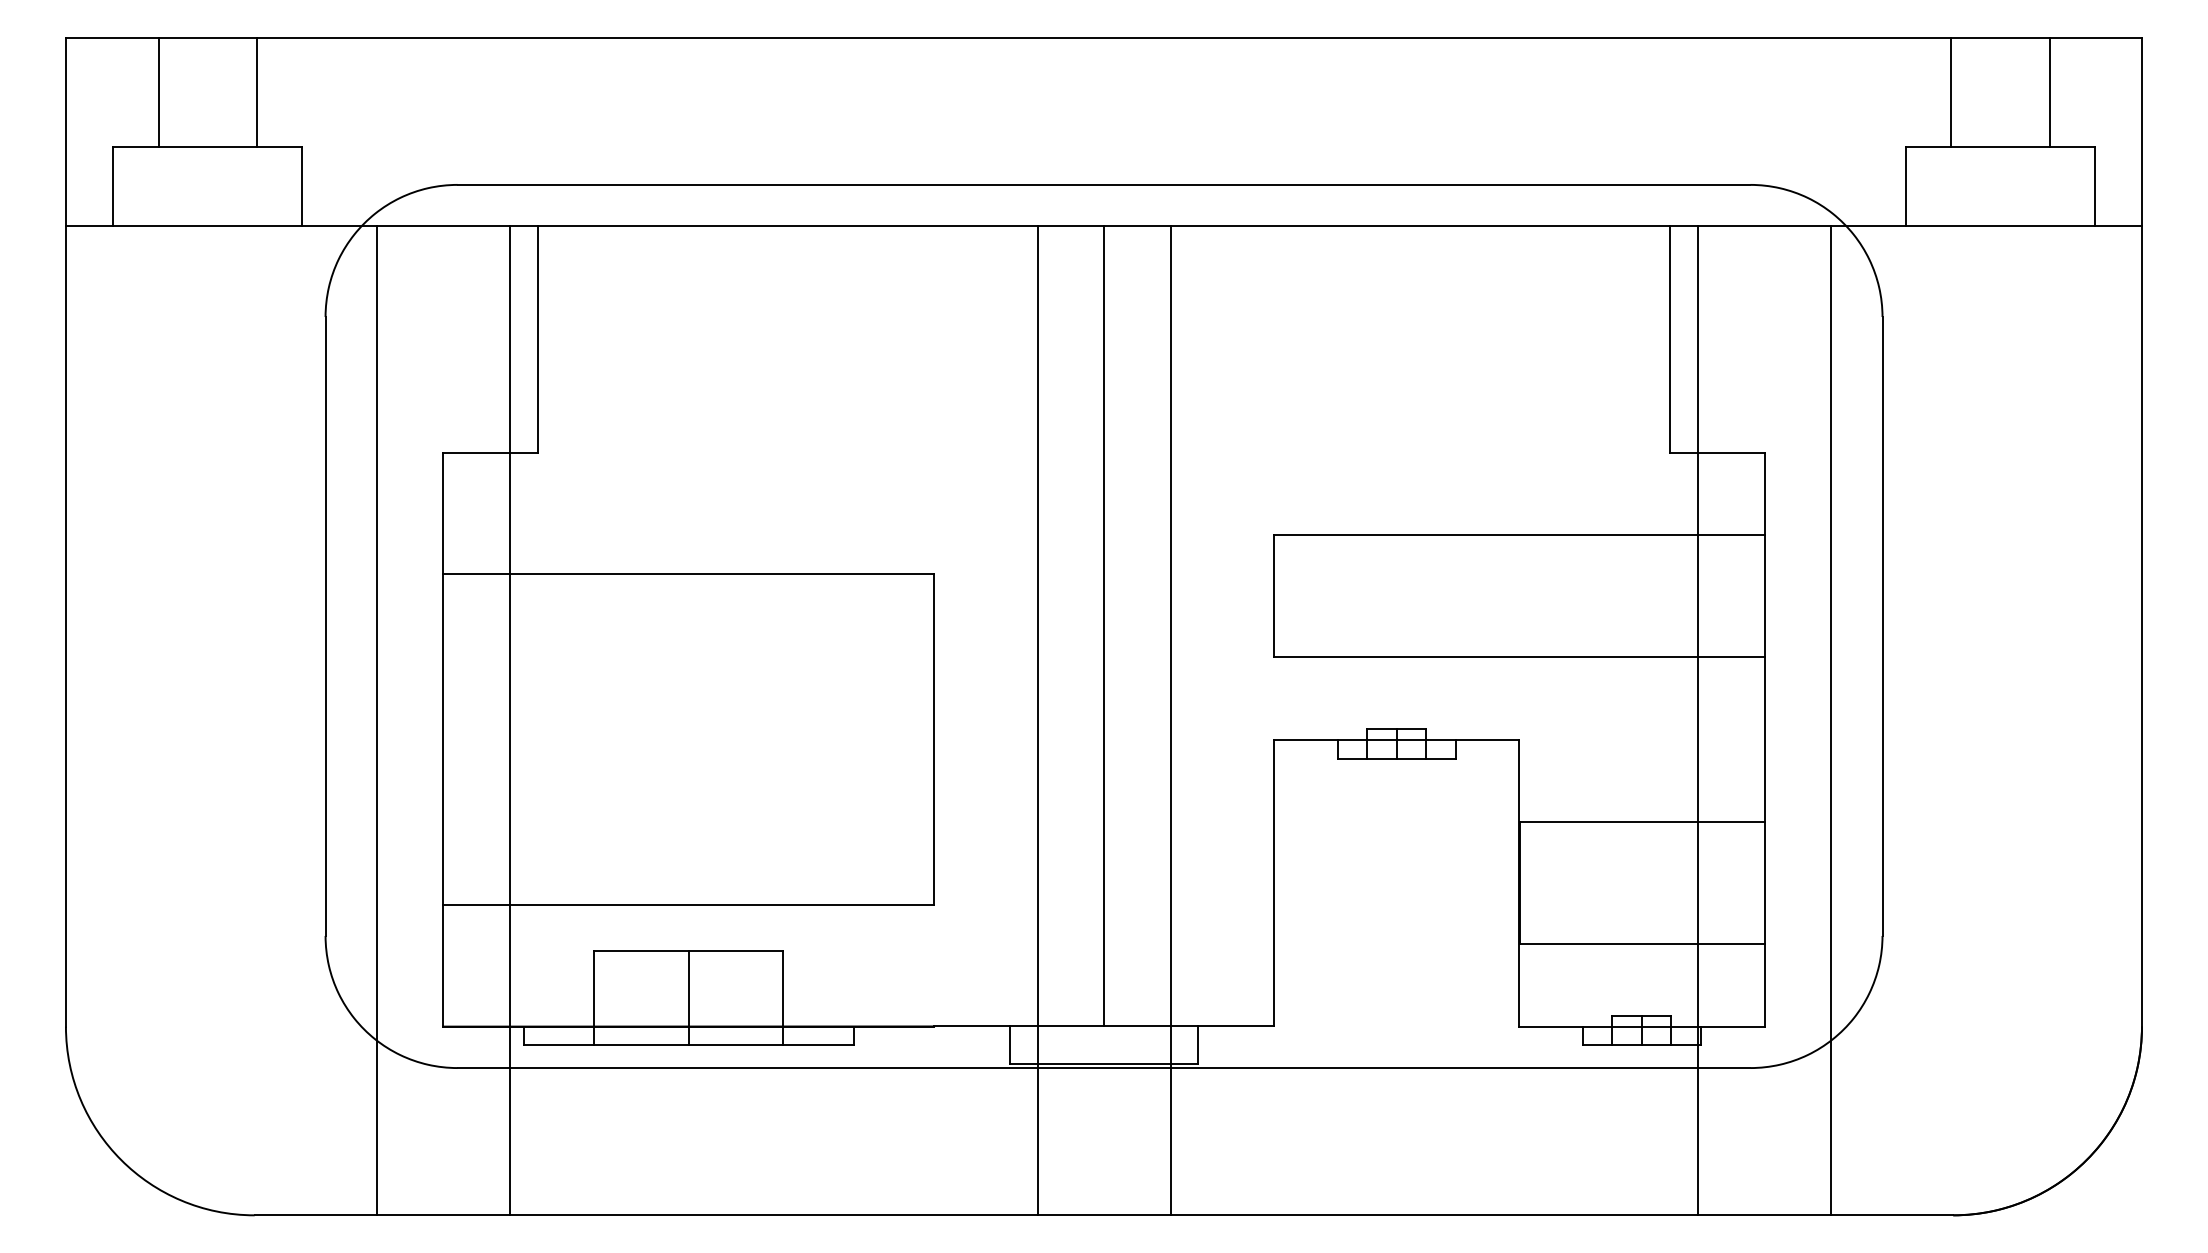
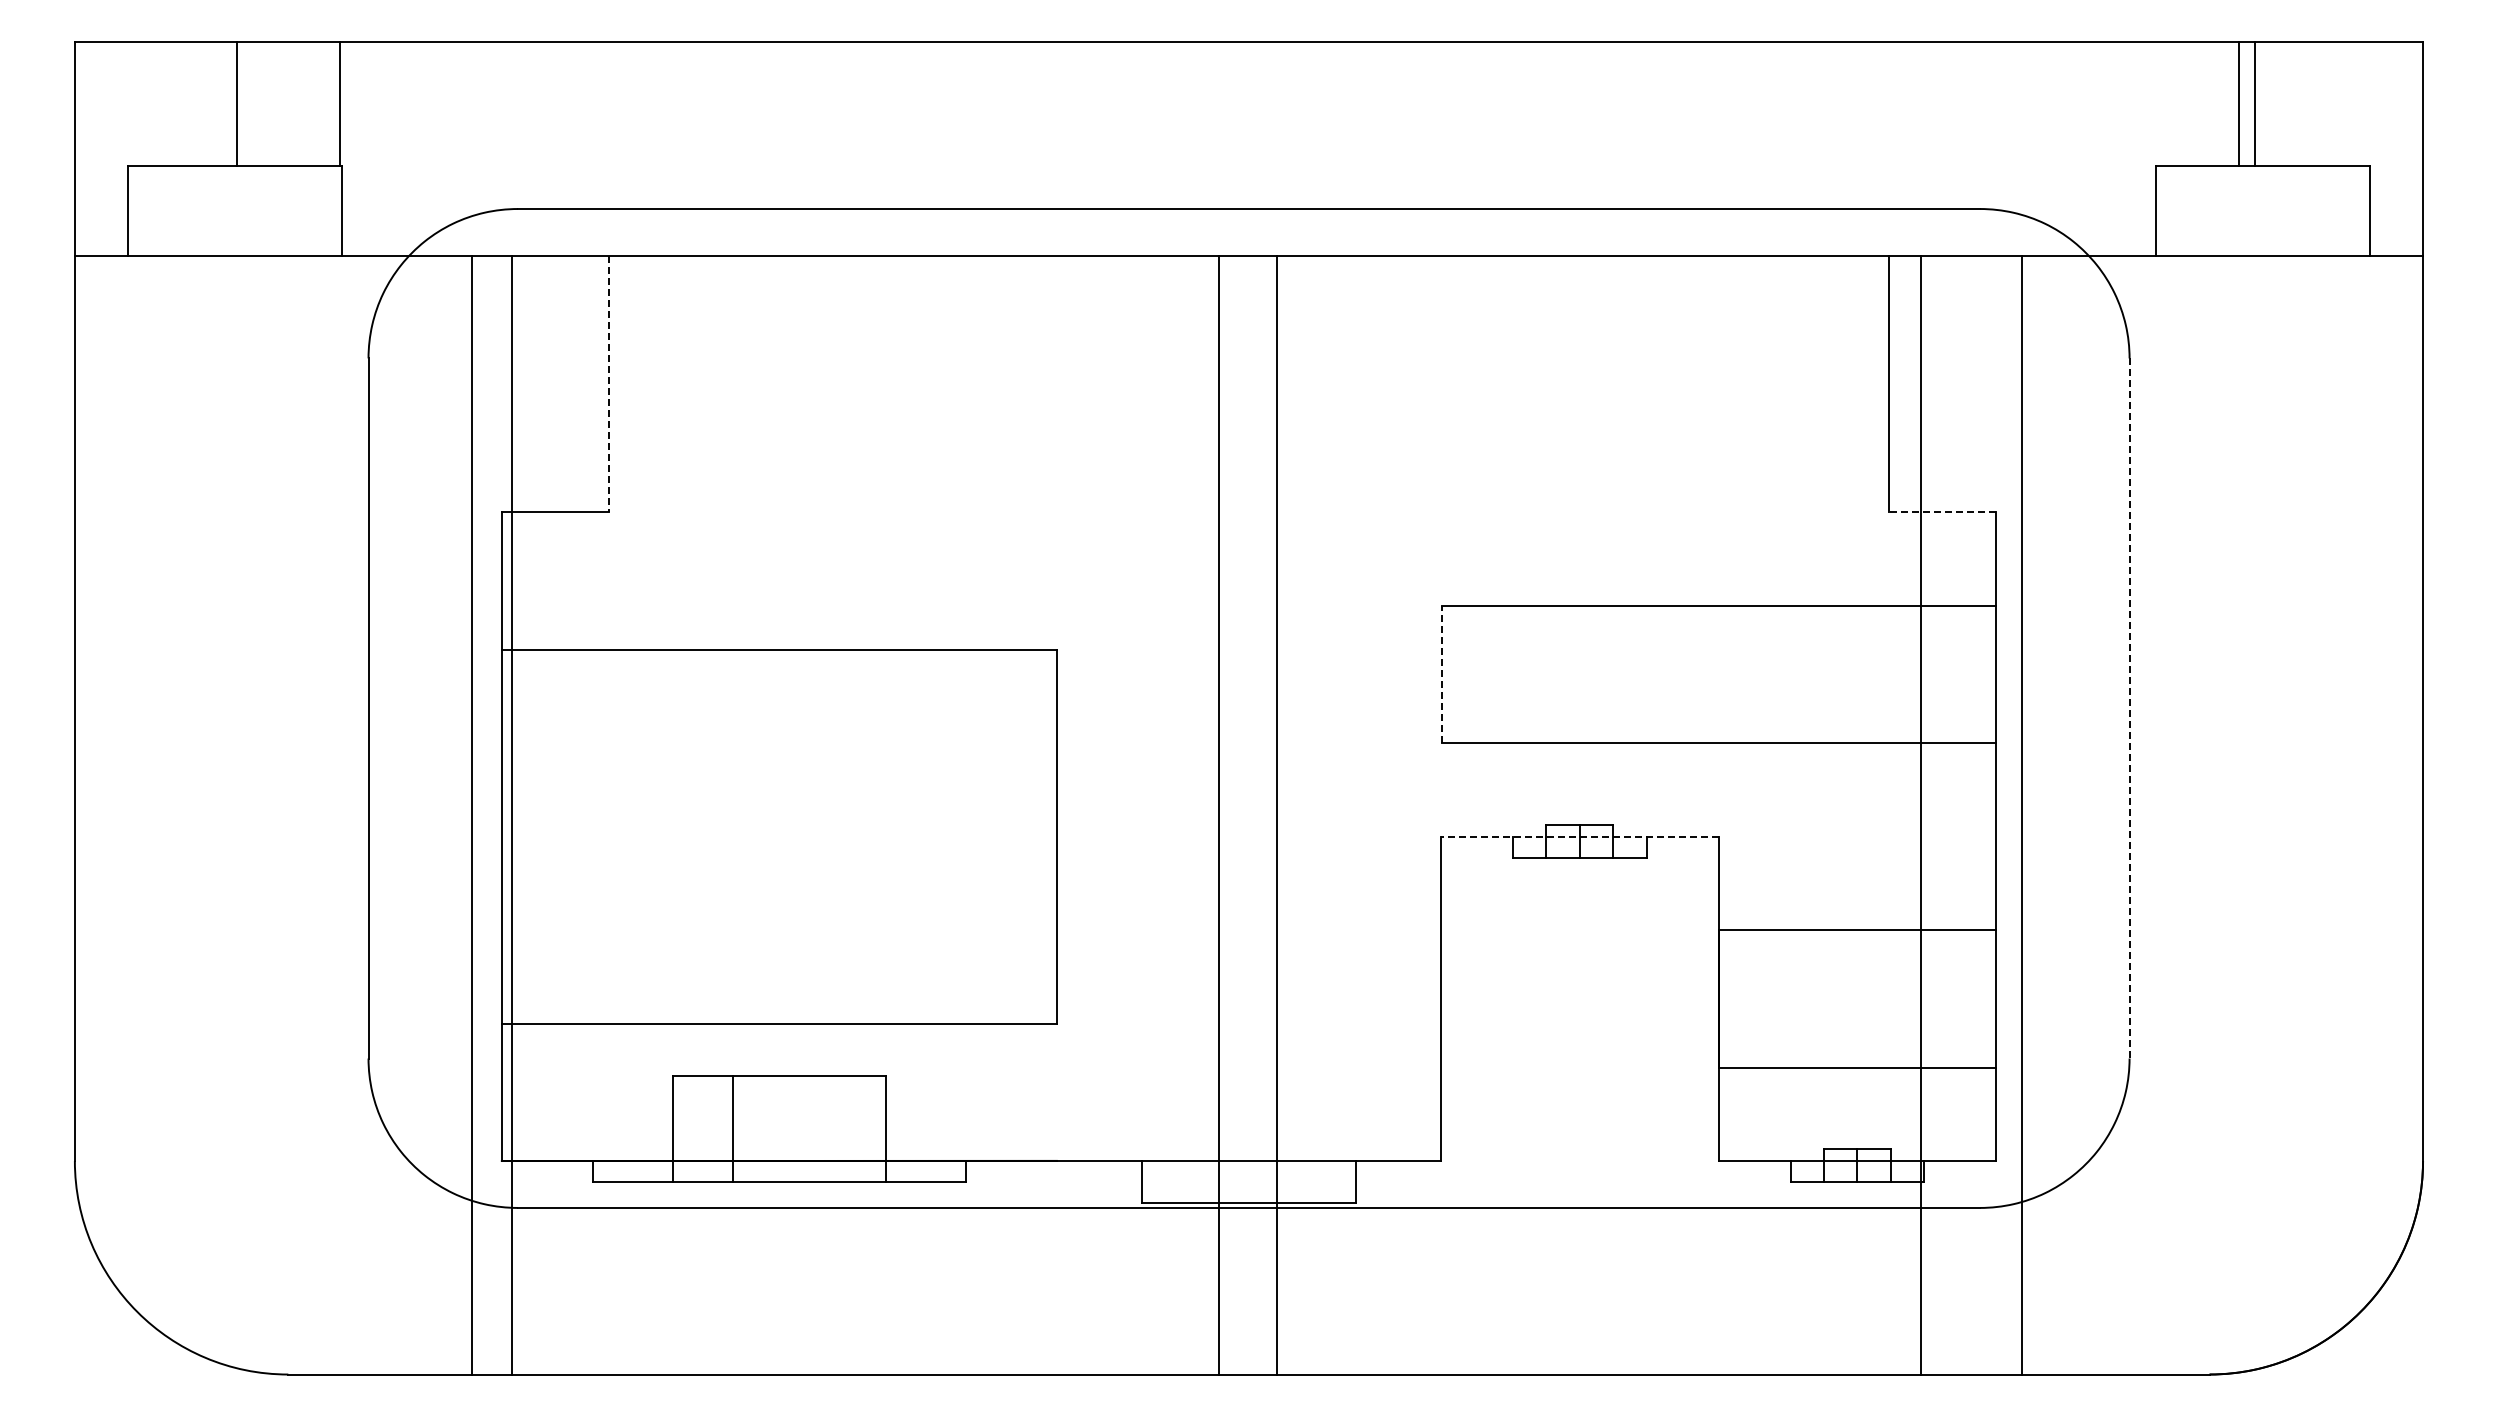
line: (158, 92) -> (236, 104), moved
line: (256, 92) -> (339, 104), moved
line: (1951, 92) -> (2254, 104), moved
line: (2049, 92) -> (2238, 104), moved
line: (537, 340) -> (608, 384), solid -> dashed
line: (1717, 453) -> (1942, 512), solid -> dashed
line: (1274, 596) -> (1441, 674), solid -> dashed
line: (1103, 625) -> (1248, 707), removed
line: (1882, 626) -> (2129, 708), solid -> dashed
line: (376, 720) -> (471, 814), moved
line: (510, 720) -> (512, 814), moved
line: (1037, 720) -> (1218, 814), moved
line: (1170, 720) -> (1277, 814), moved
line: (1831, 720) -> (2022, 814), moved
line: (1396, 739) -> (1579, 836), solid -> dashed
line: (688, 997) -> (733, 1128), moved

